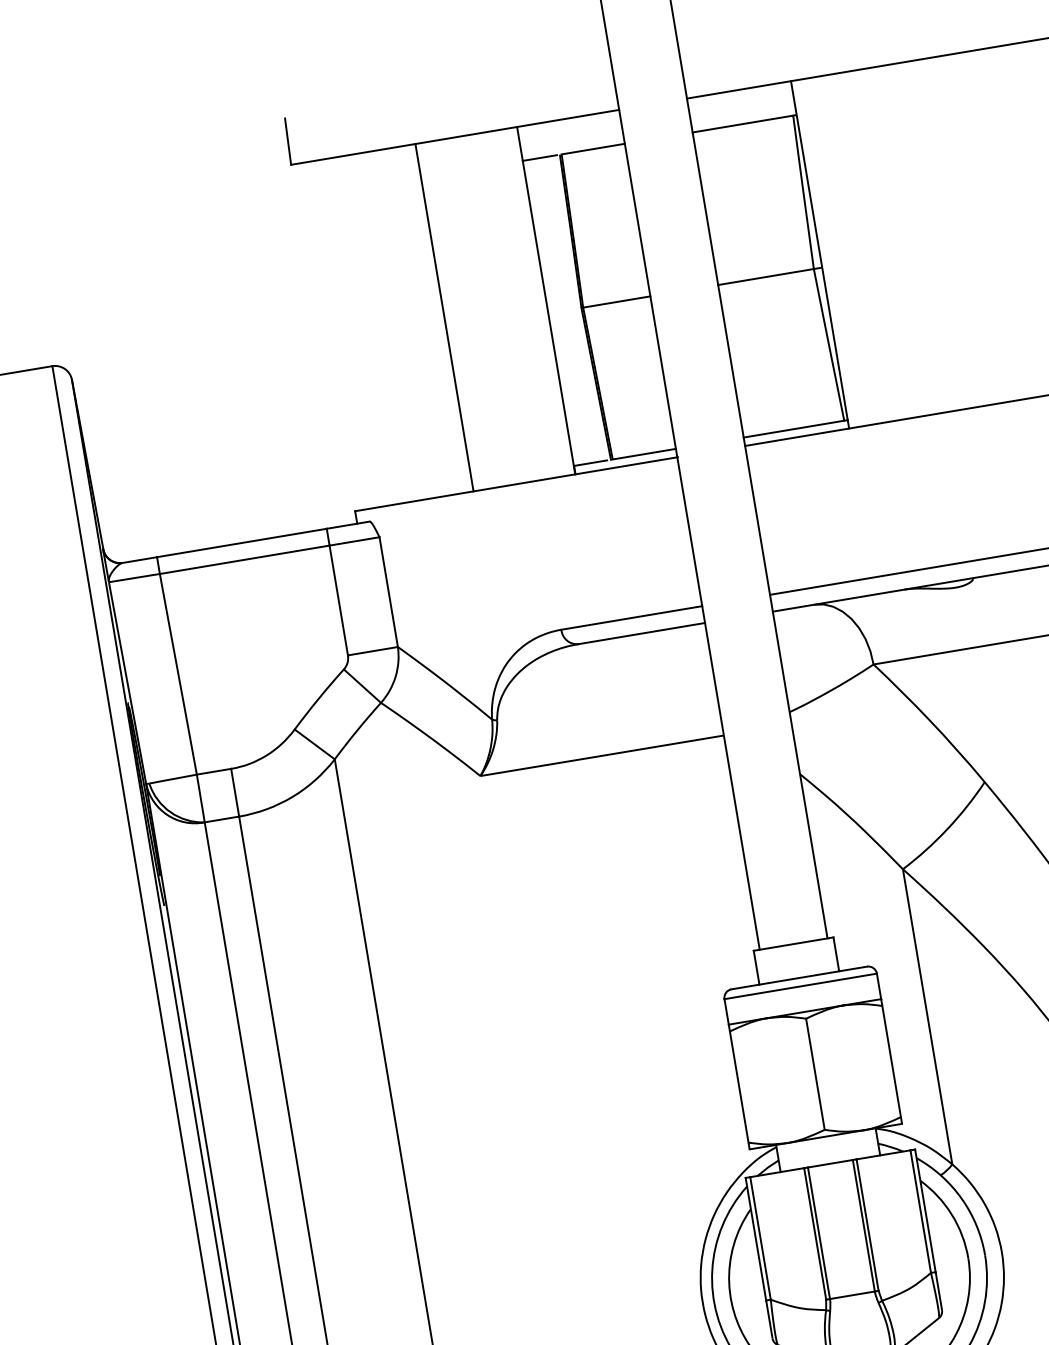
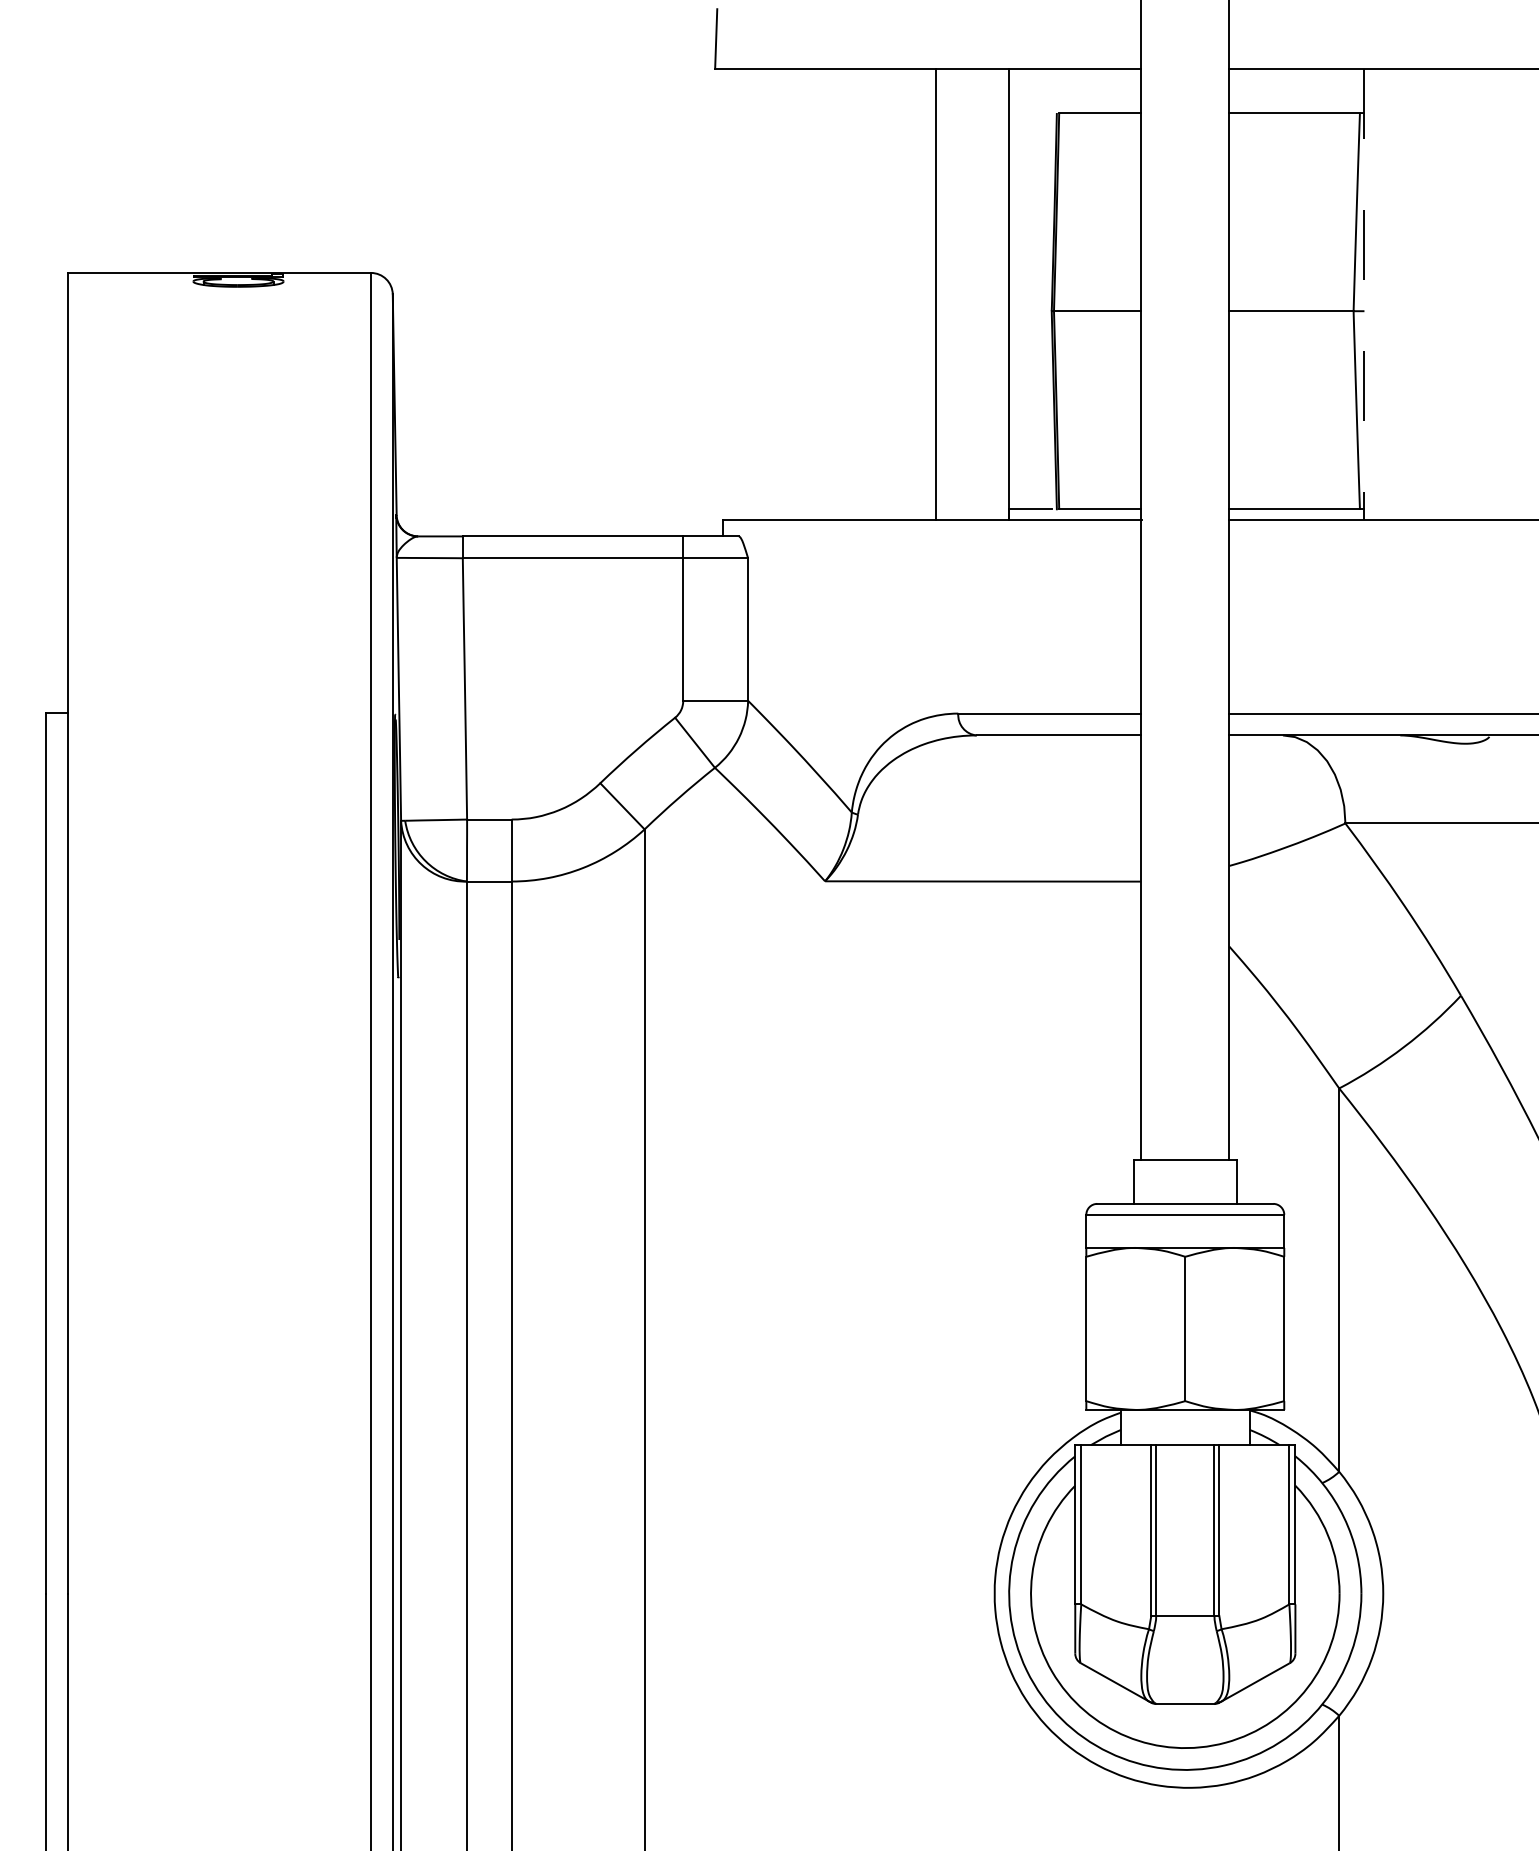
line: (539, 158) -> (1030, 113), removed
line: (820, 254) -> (1364, 294), solid -> dashed
line: (444, 317) -> (935, 294), moved

